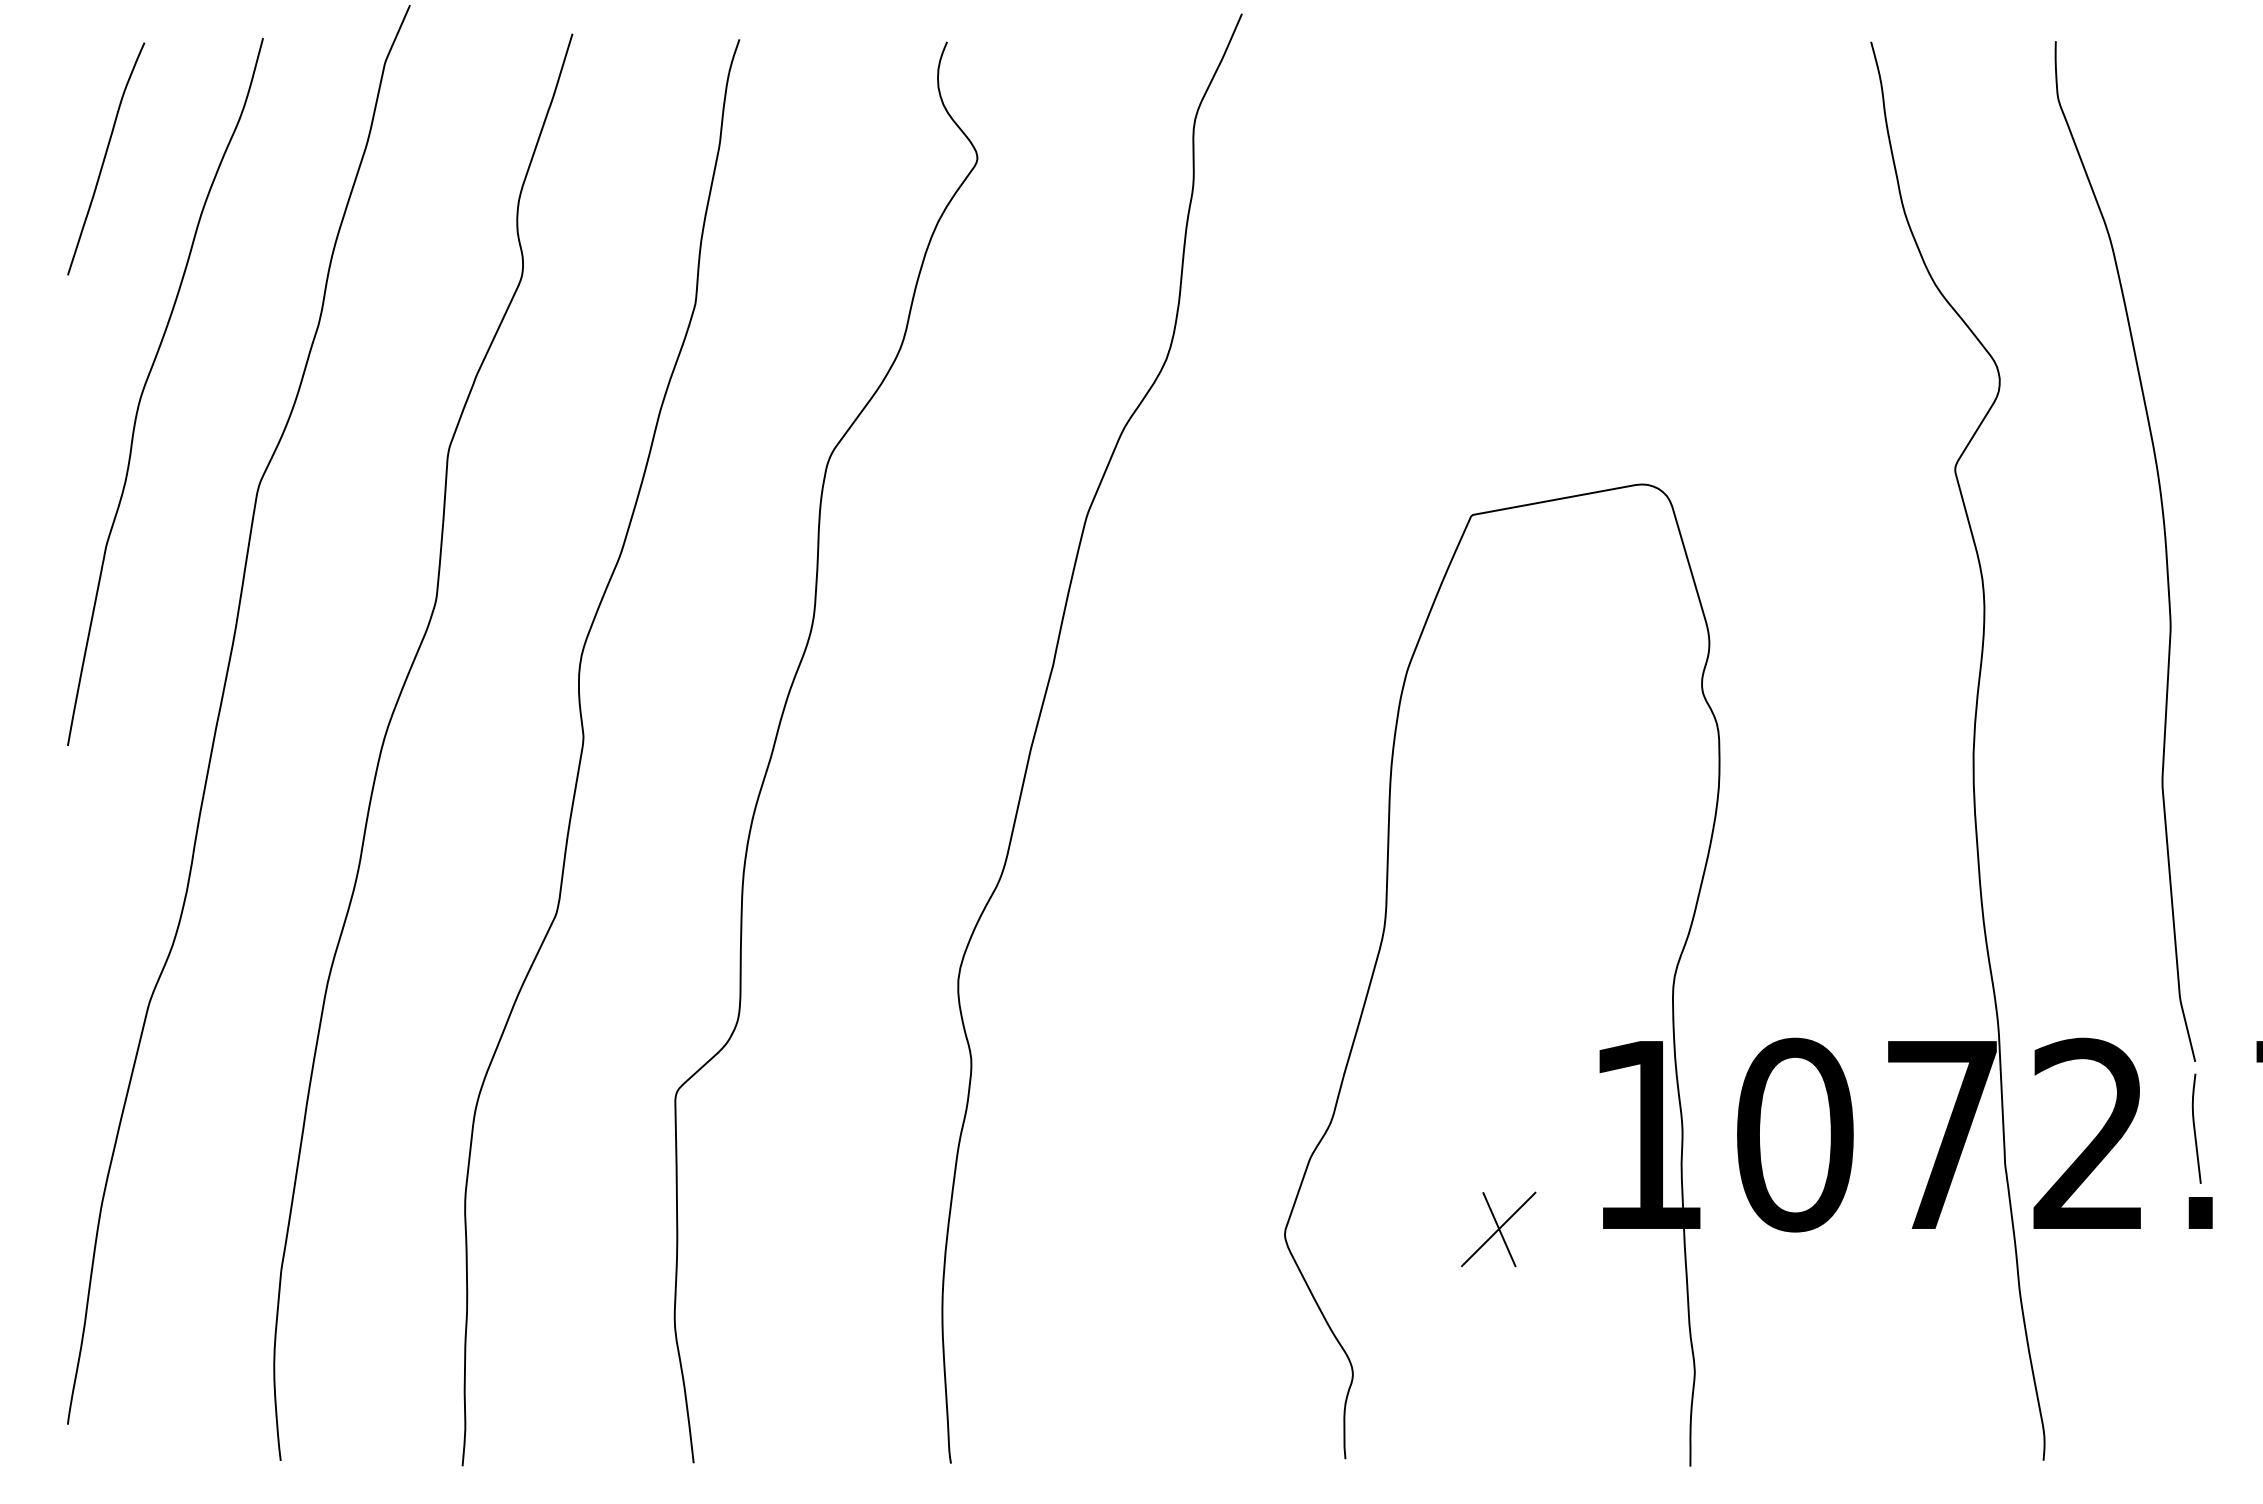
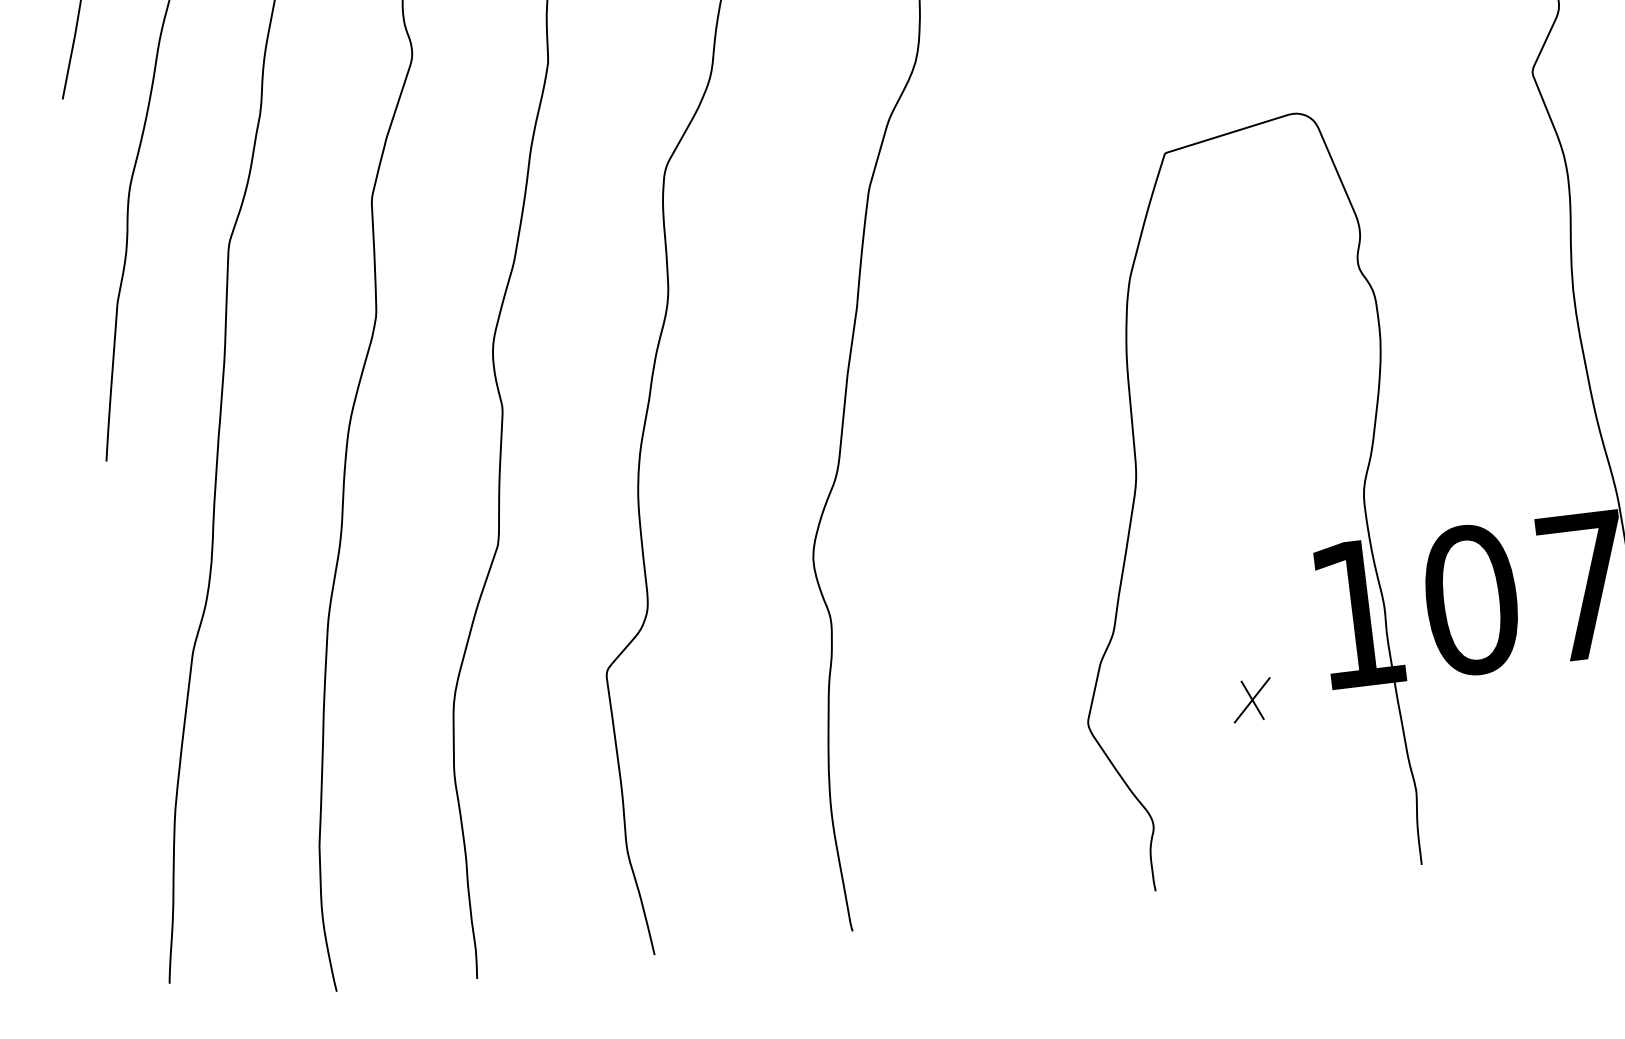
part: (1498, 1229) -> (1252, 700), size x0.7

